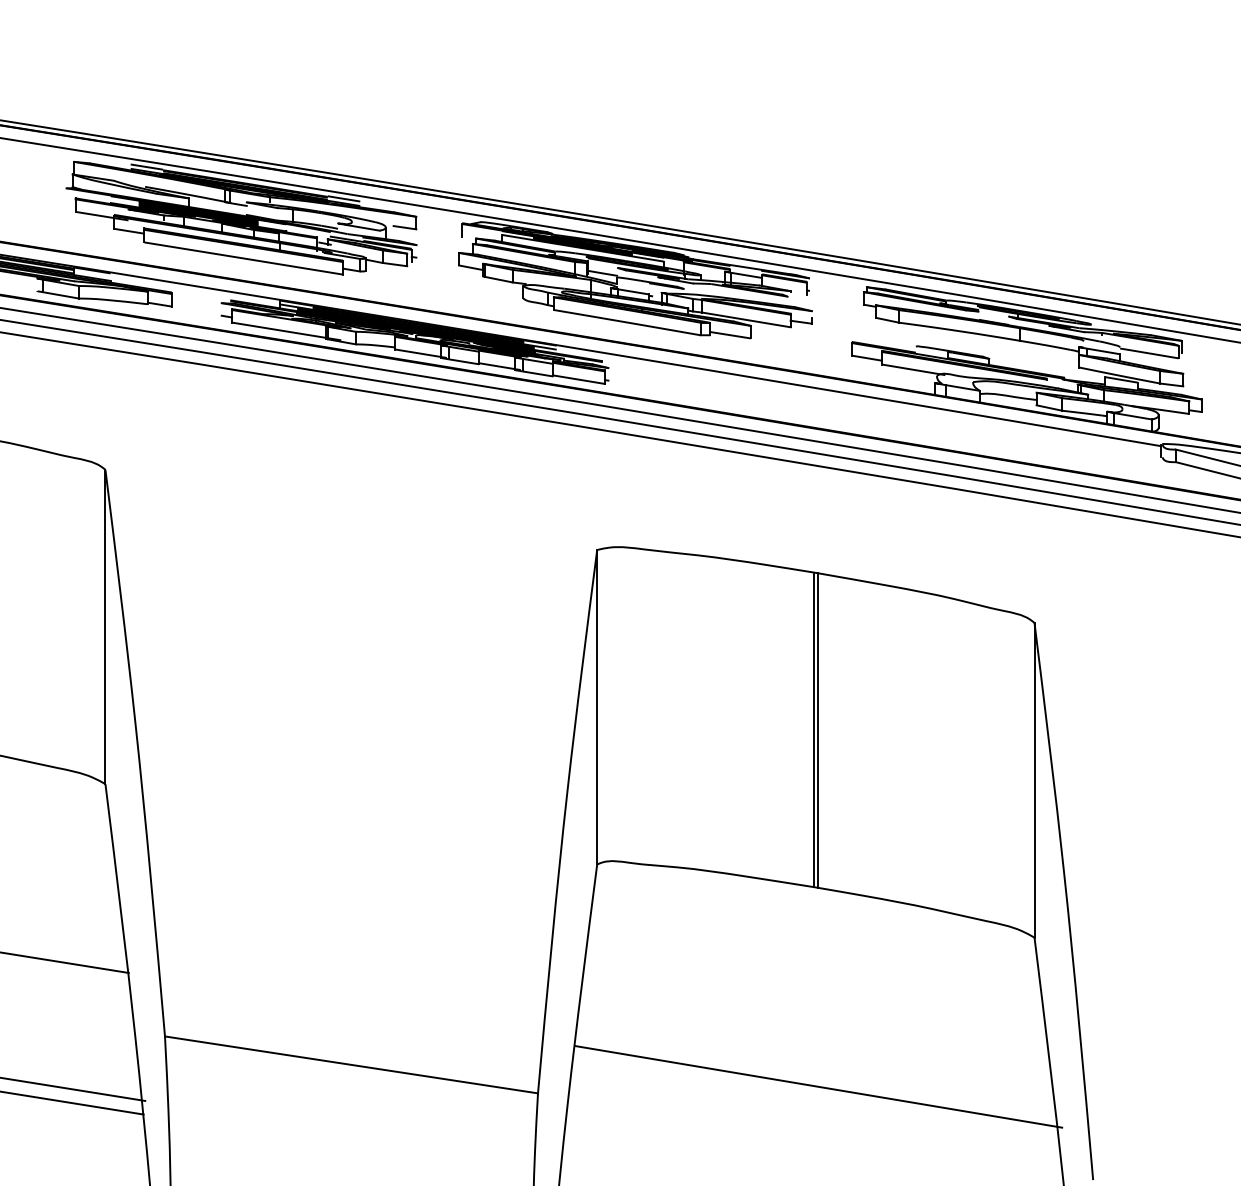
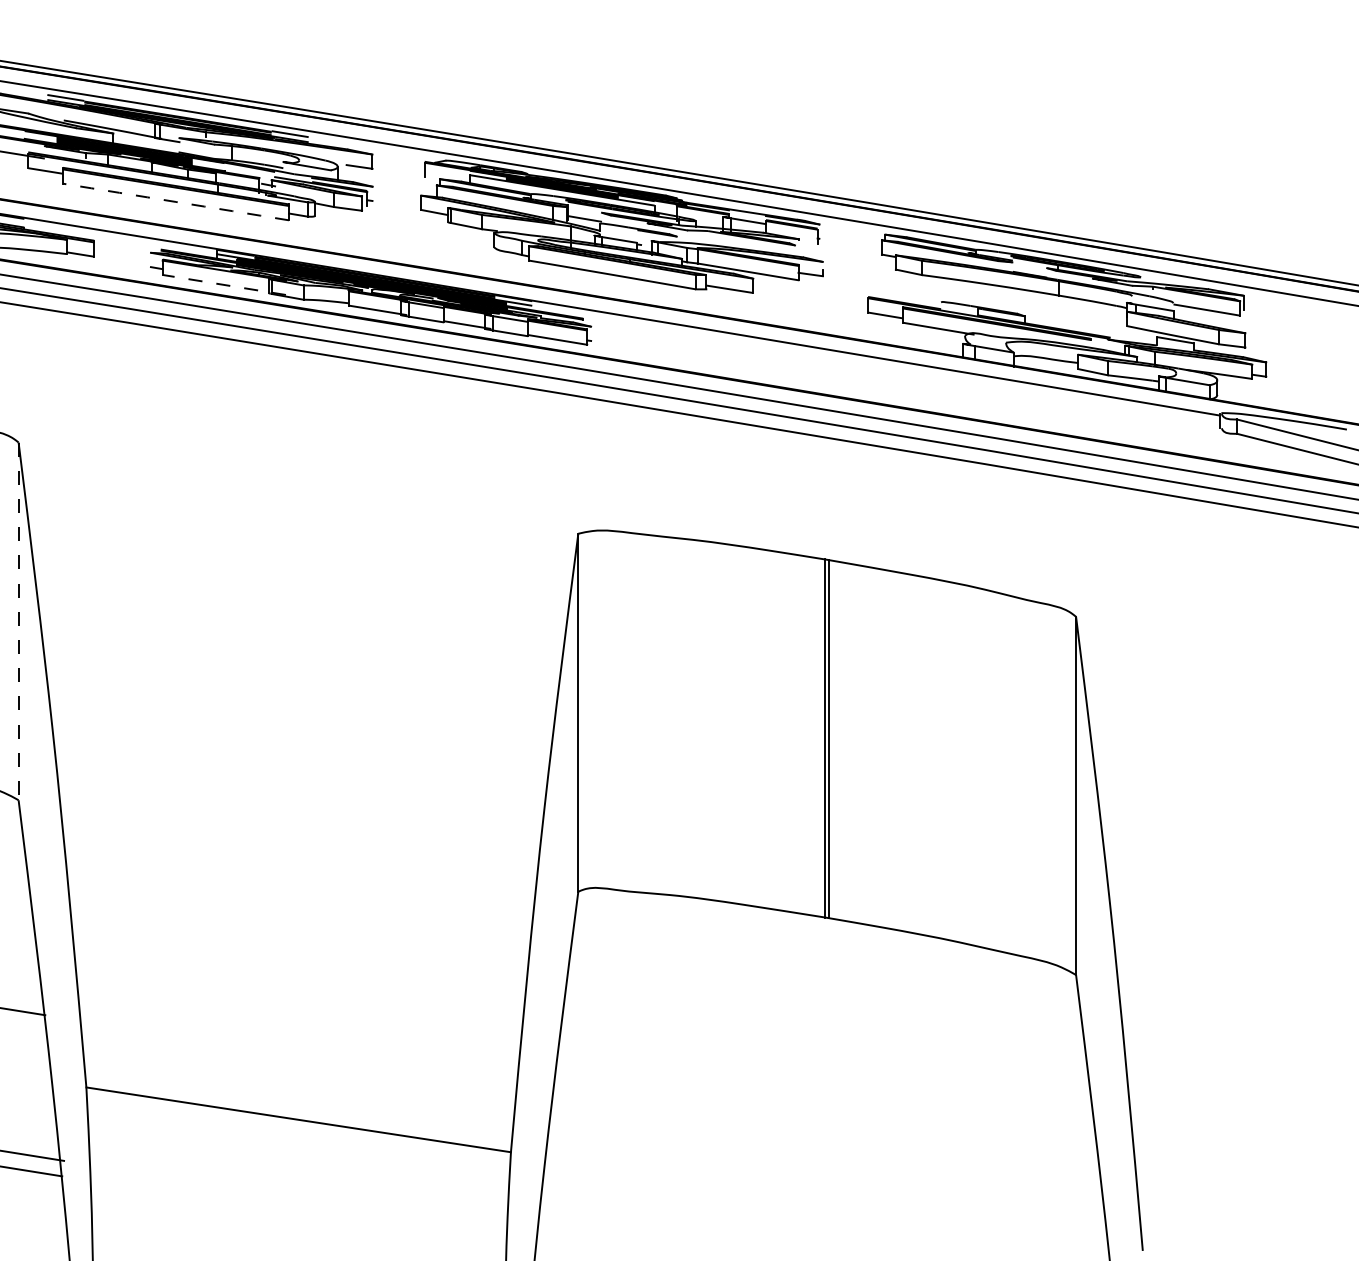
arc: (243, 258) -> (175, 201), solid -> dashed
line: (286, 331) -> (224, 285), solid -> dashed
line: (105, 627) -> (18, 621), solid -> dashed
line: (818, 1086) -> (830, 1144), removed

